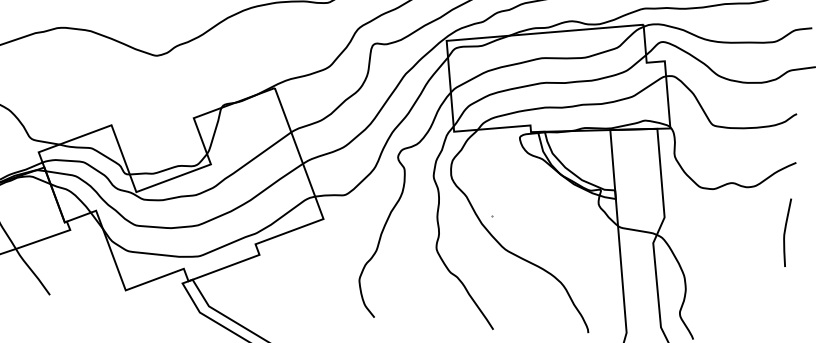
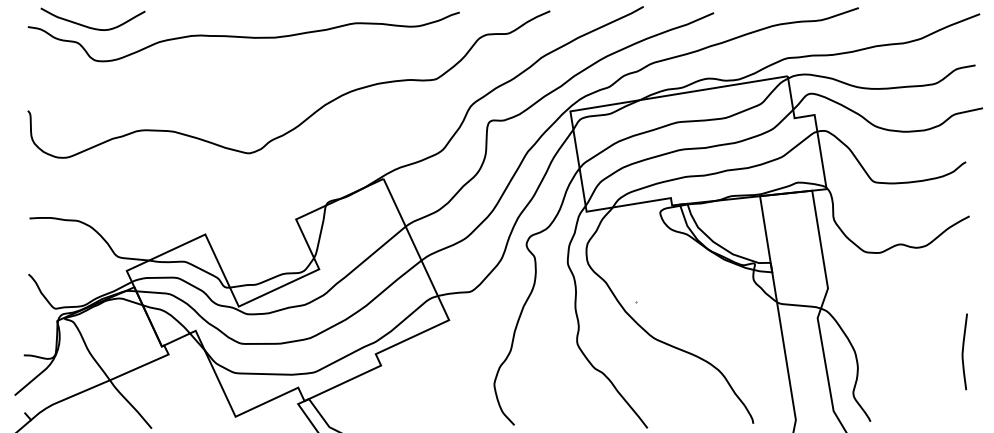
curve: (785, 232) -> (963, 351), moved

